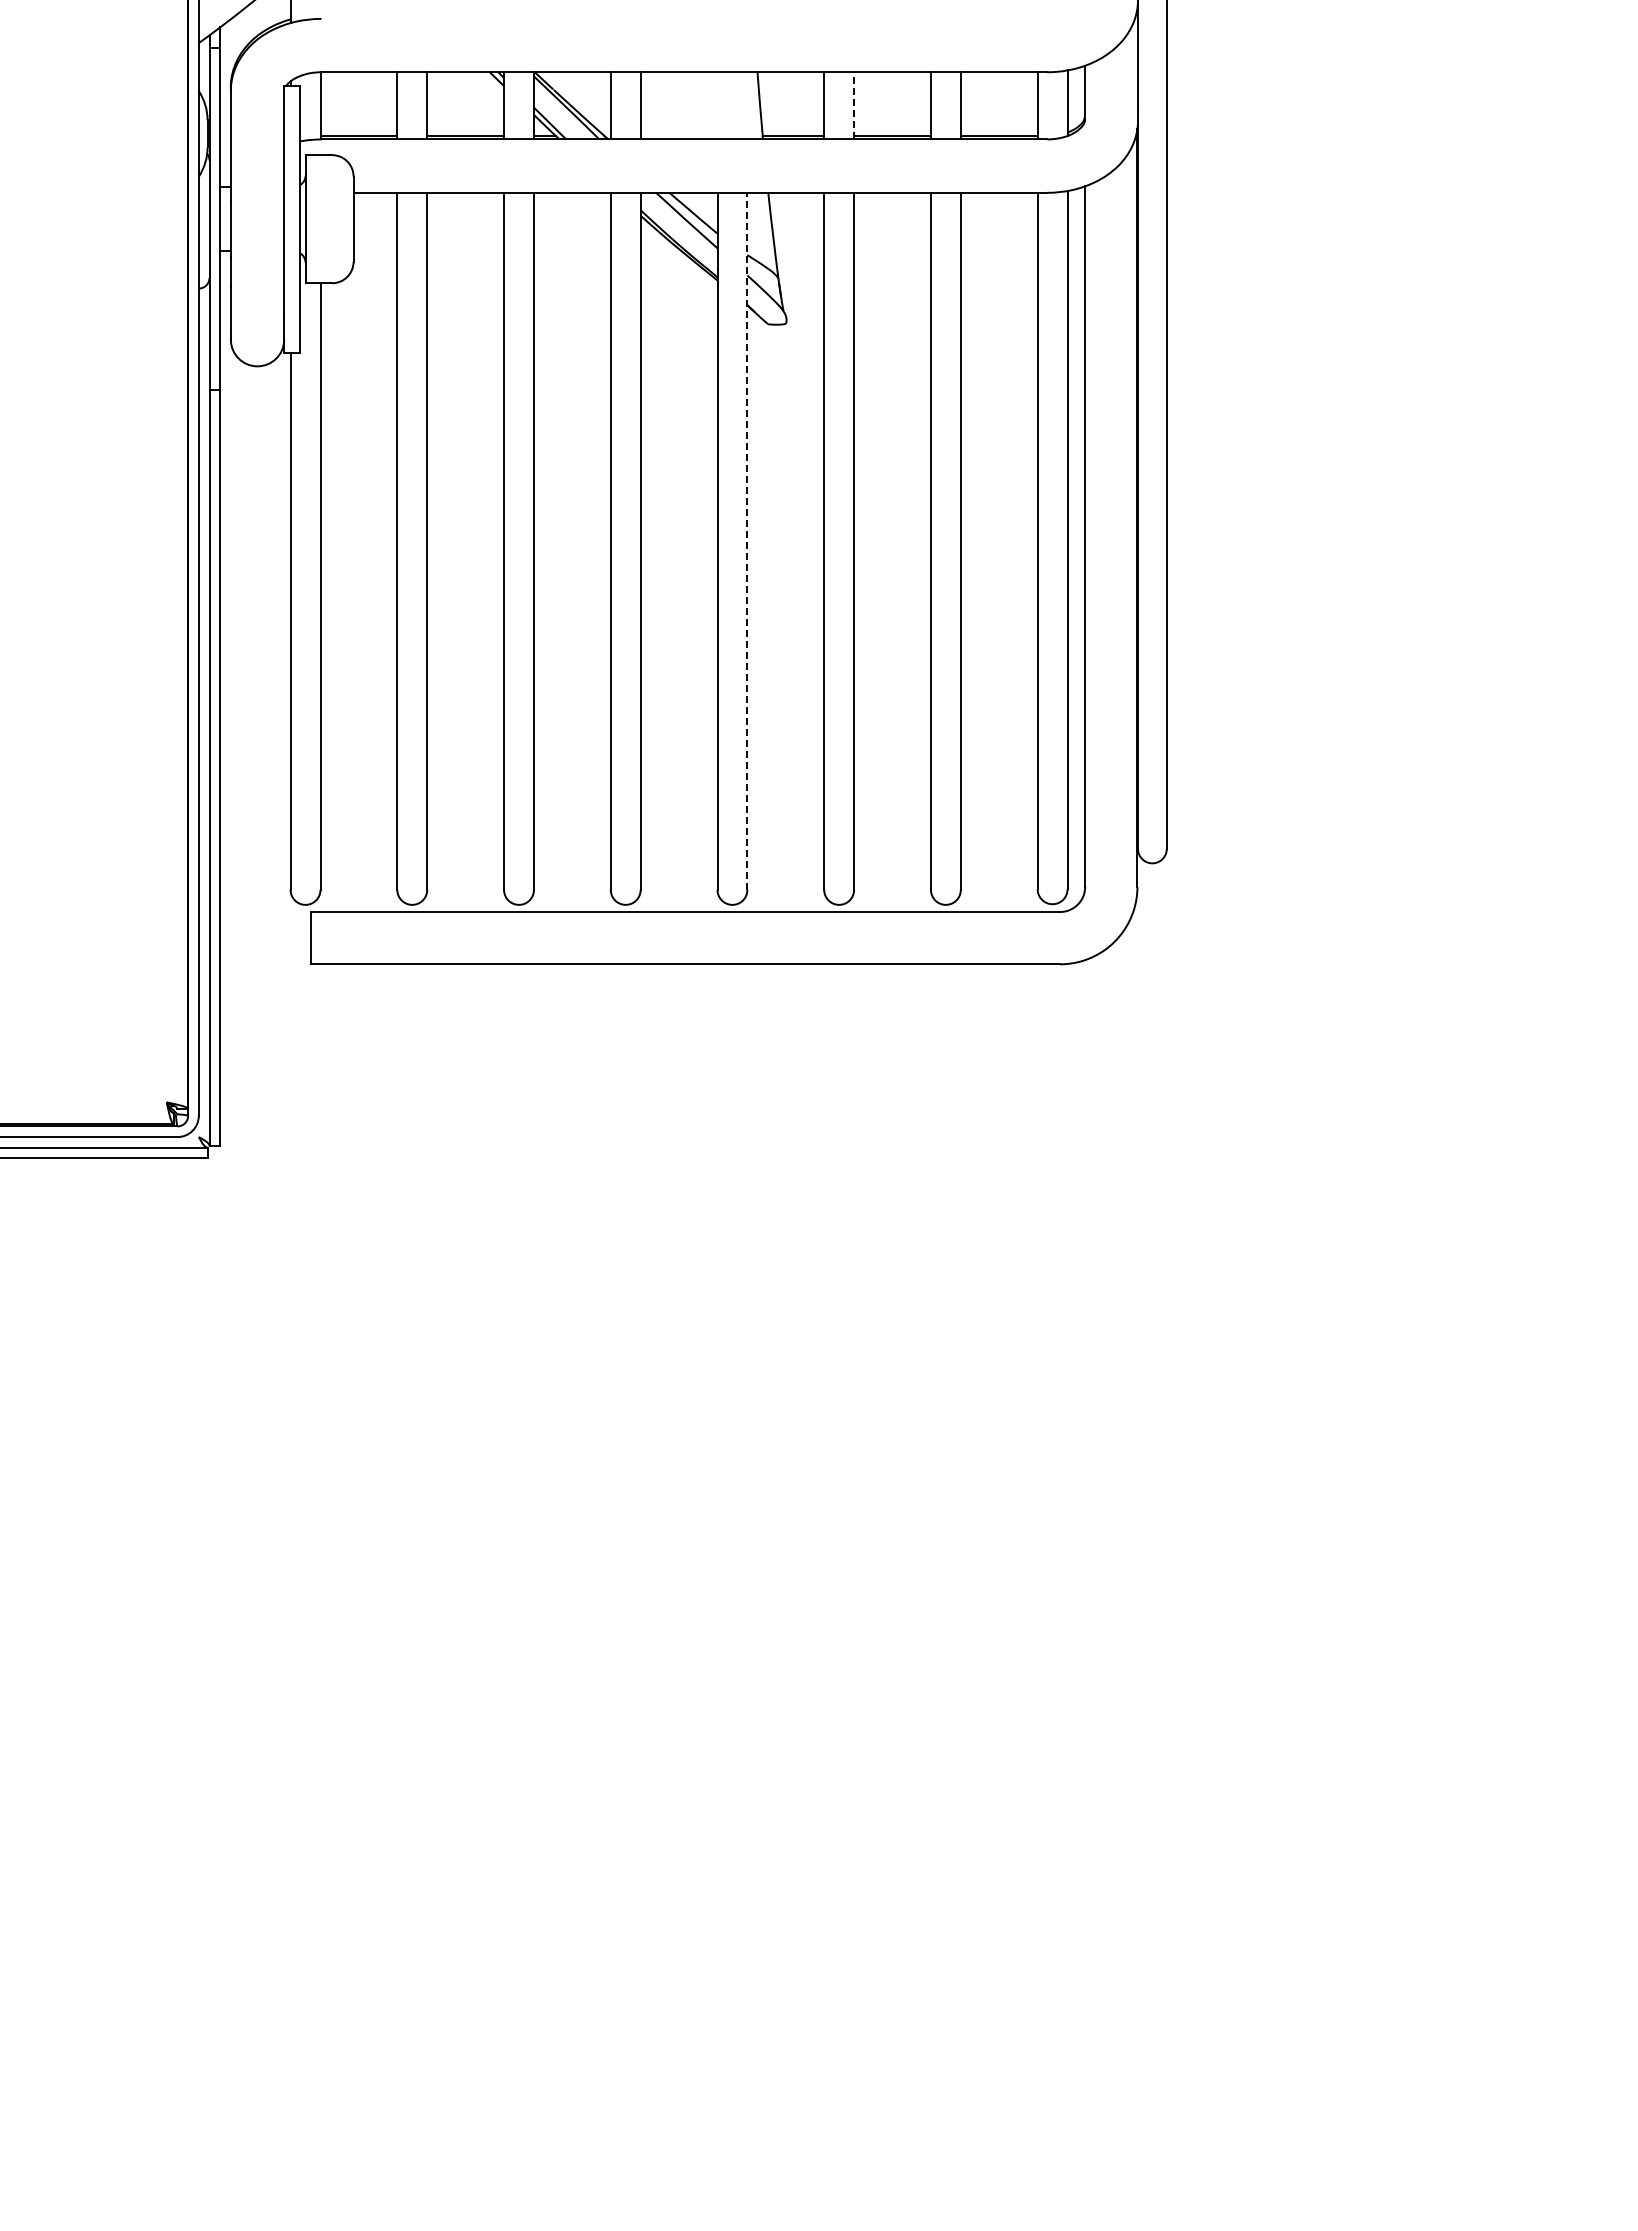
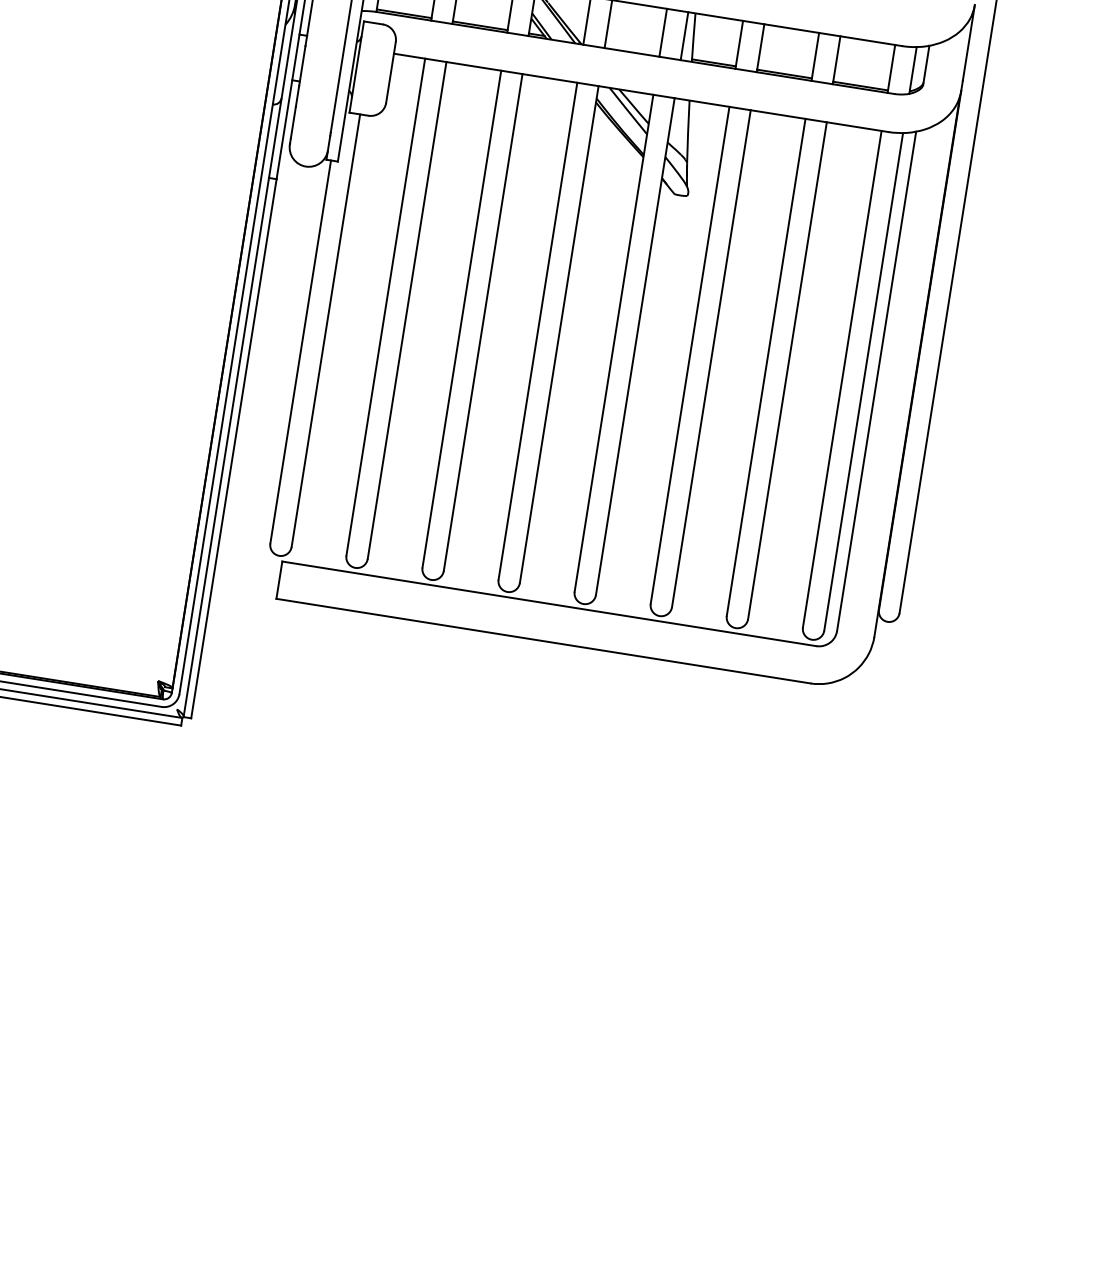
line: (717, 105) -> (663, 32), added
line: (747, 105) -> (684, 35), added
line: (854, 105) -> (760, 48), dashed -> solid
line: (747, 541) -> (635, 346), dashed -> solid

